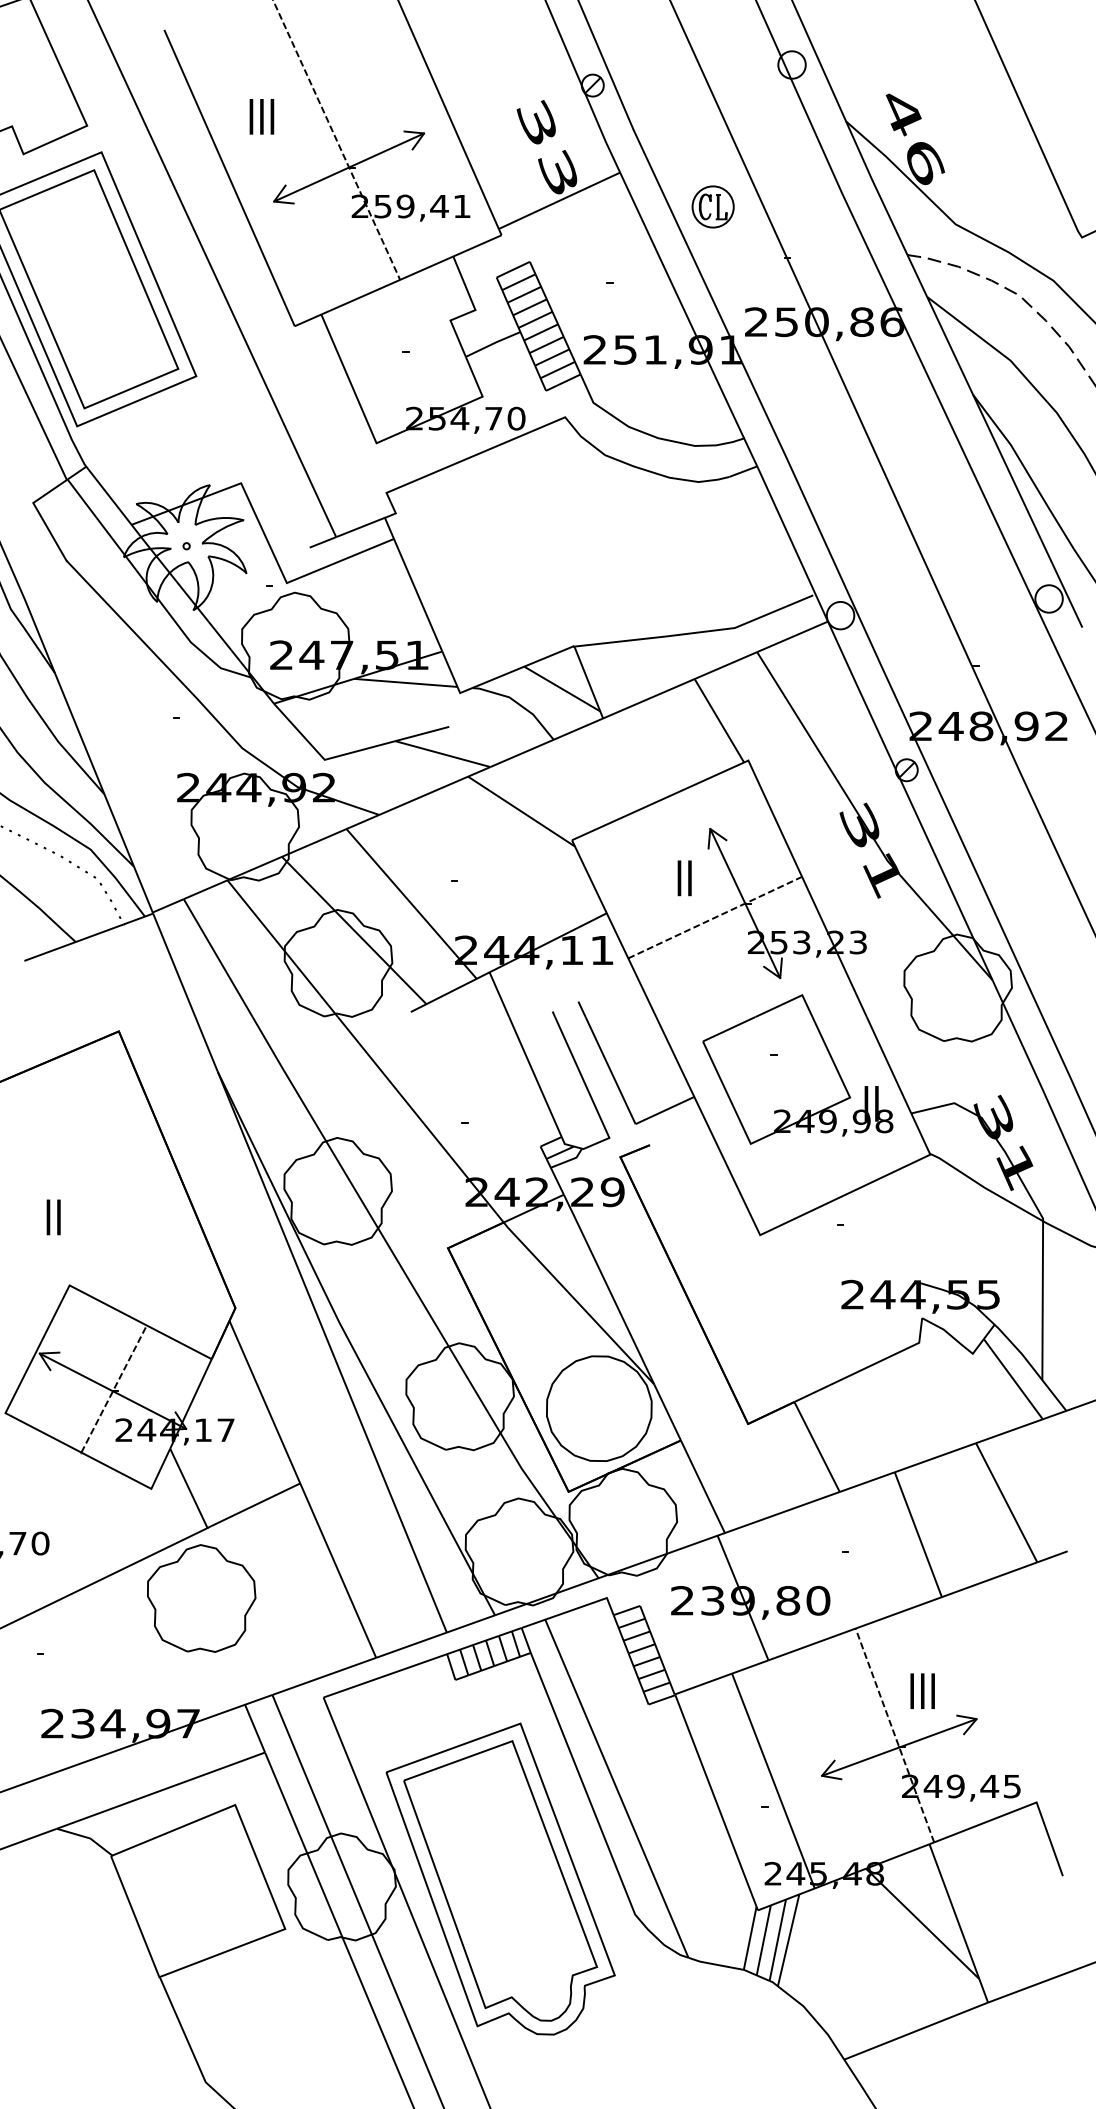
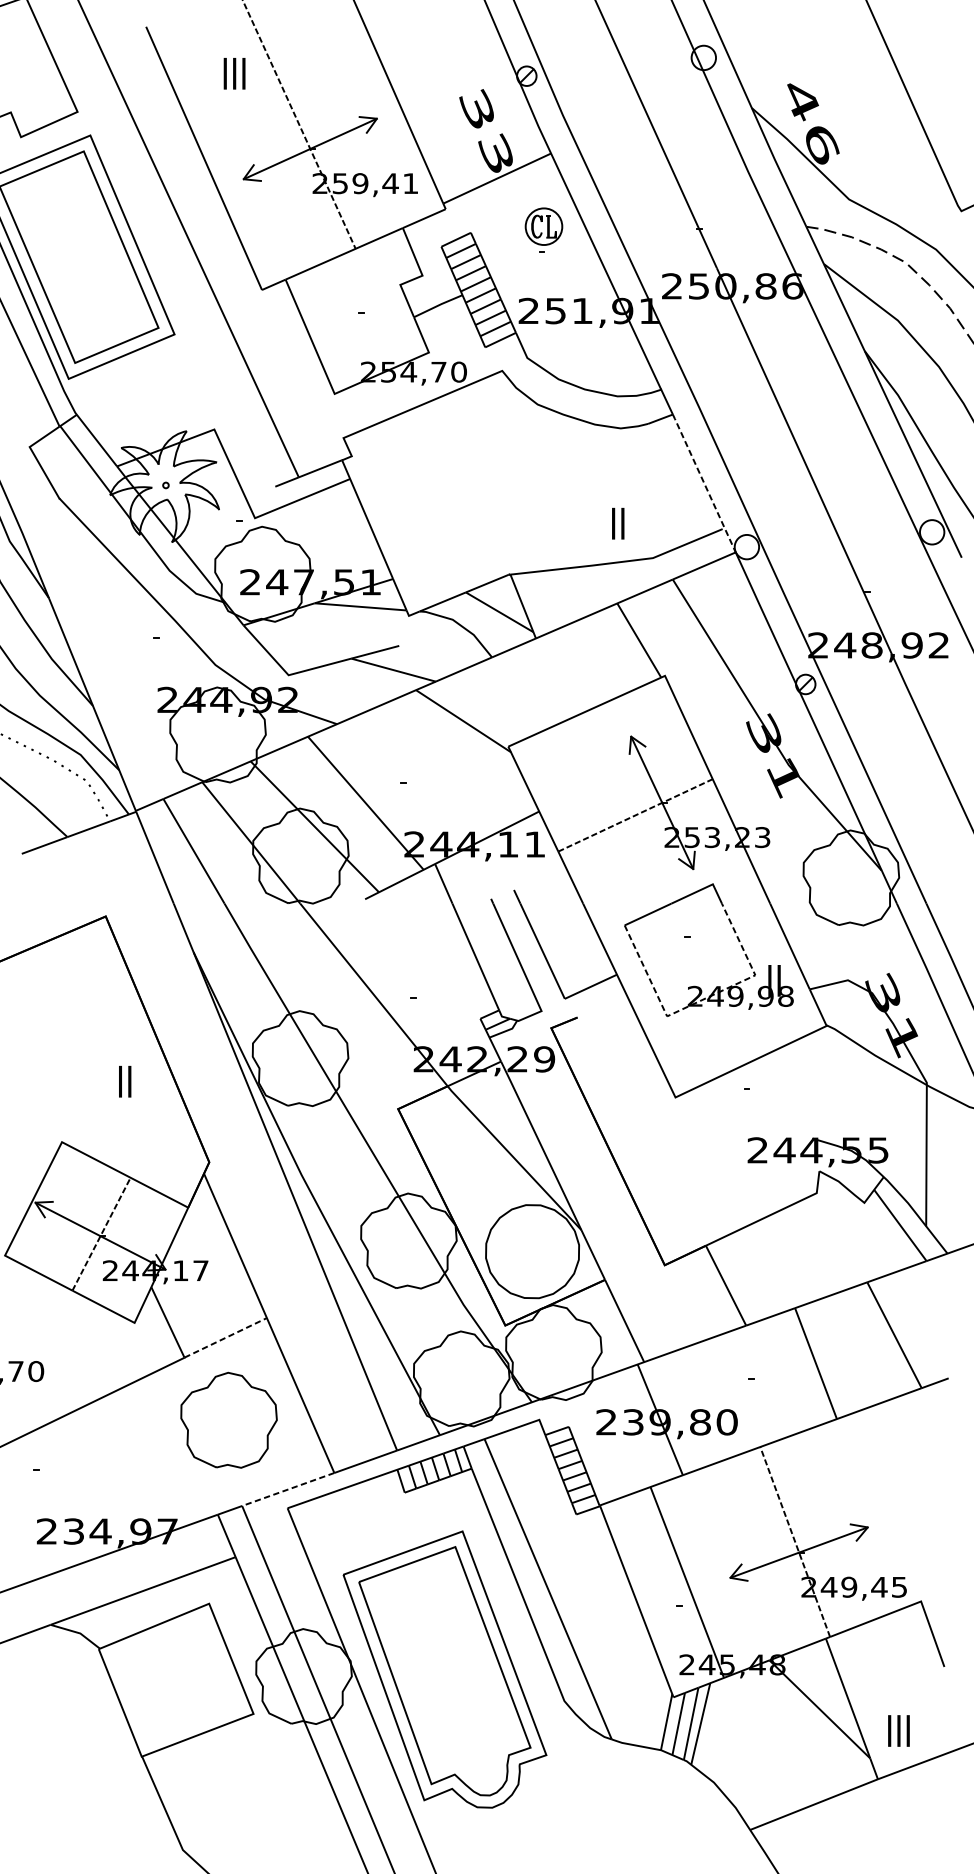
text: (261, 116) -> (234, 73), moved
part: (712, 206) -> (543, 226), moved
line: (792, 543) -> (704, 483), solid -> dashed
text: (684, 878) -> (618, 523), moved
line: (789, 1125) -> (701, 1000), solid -> dashed
text: (53, 1217) -> (124, 1081), moved
line: (254, 1505) -> (226, 1337), solid -> dashed
part: (201, 1598) -> (228, 1420), moved
line: (323, 1676) -> (287, 1489), solid -> dashed
text: (922, 1690) -> (898, 1730), moved

